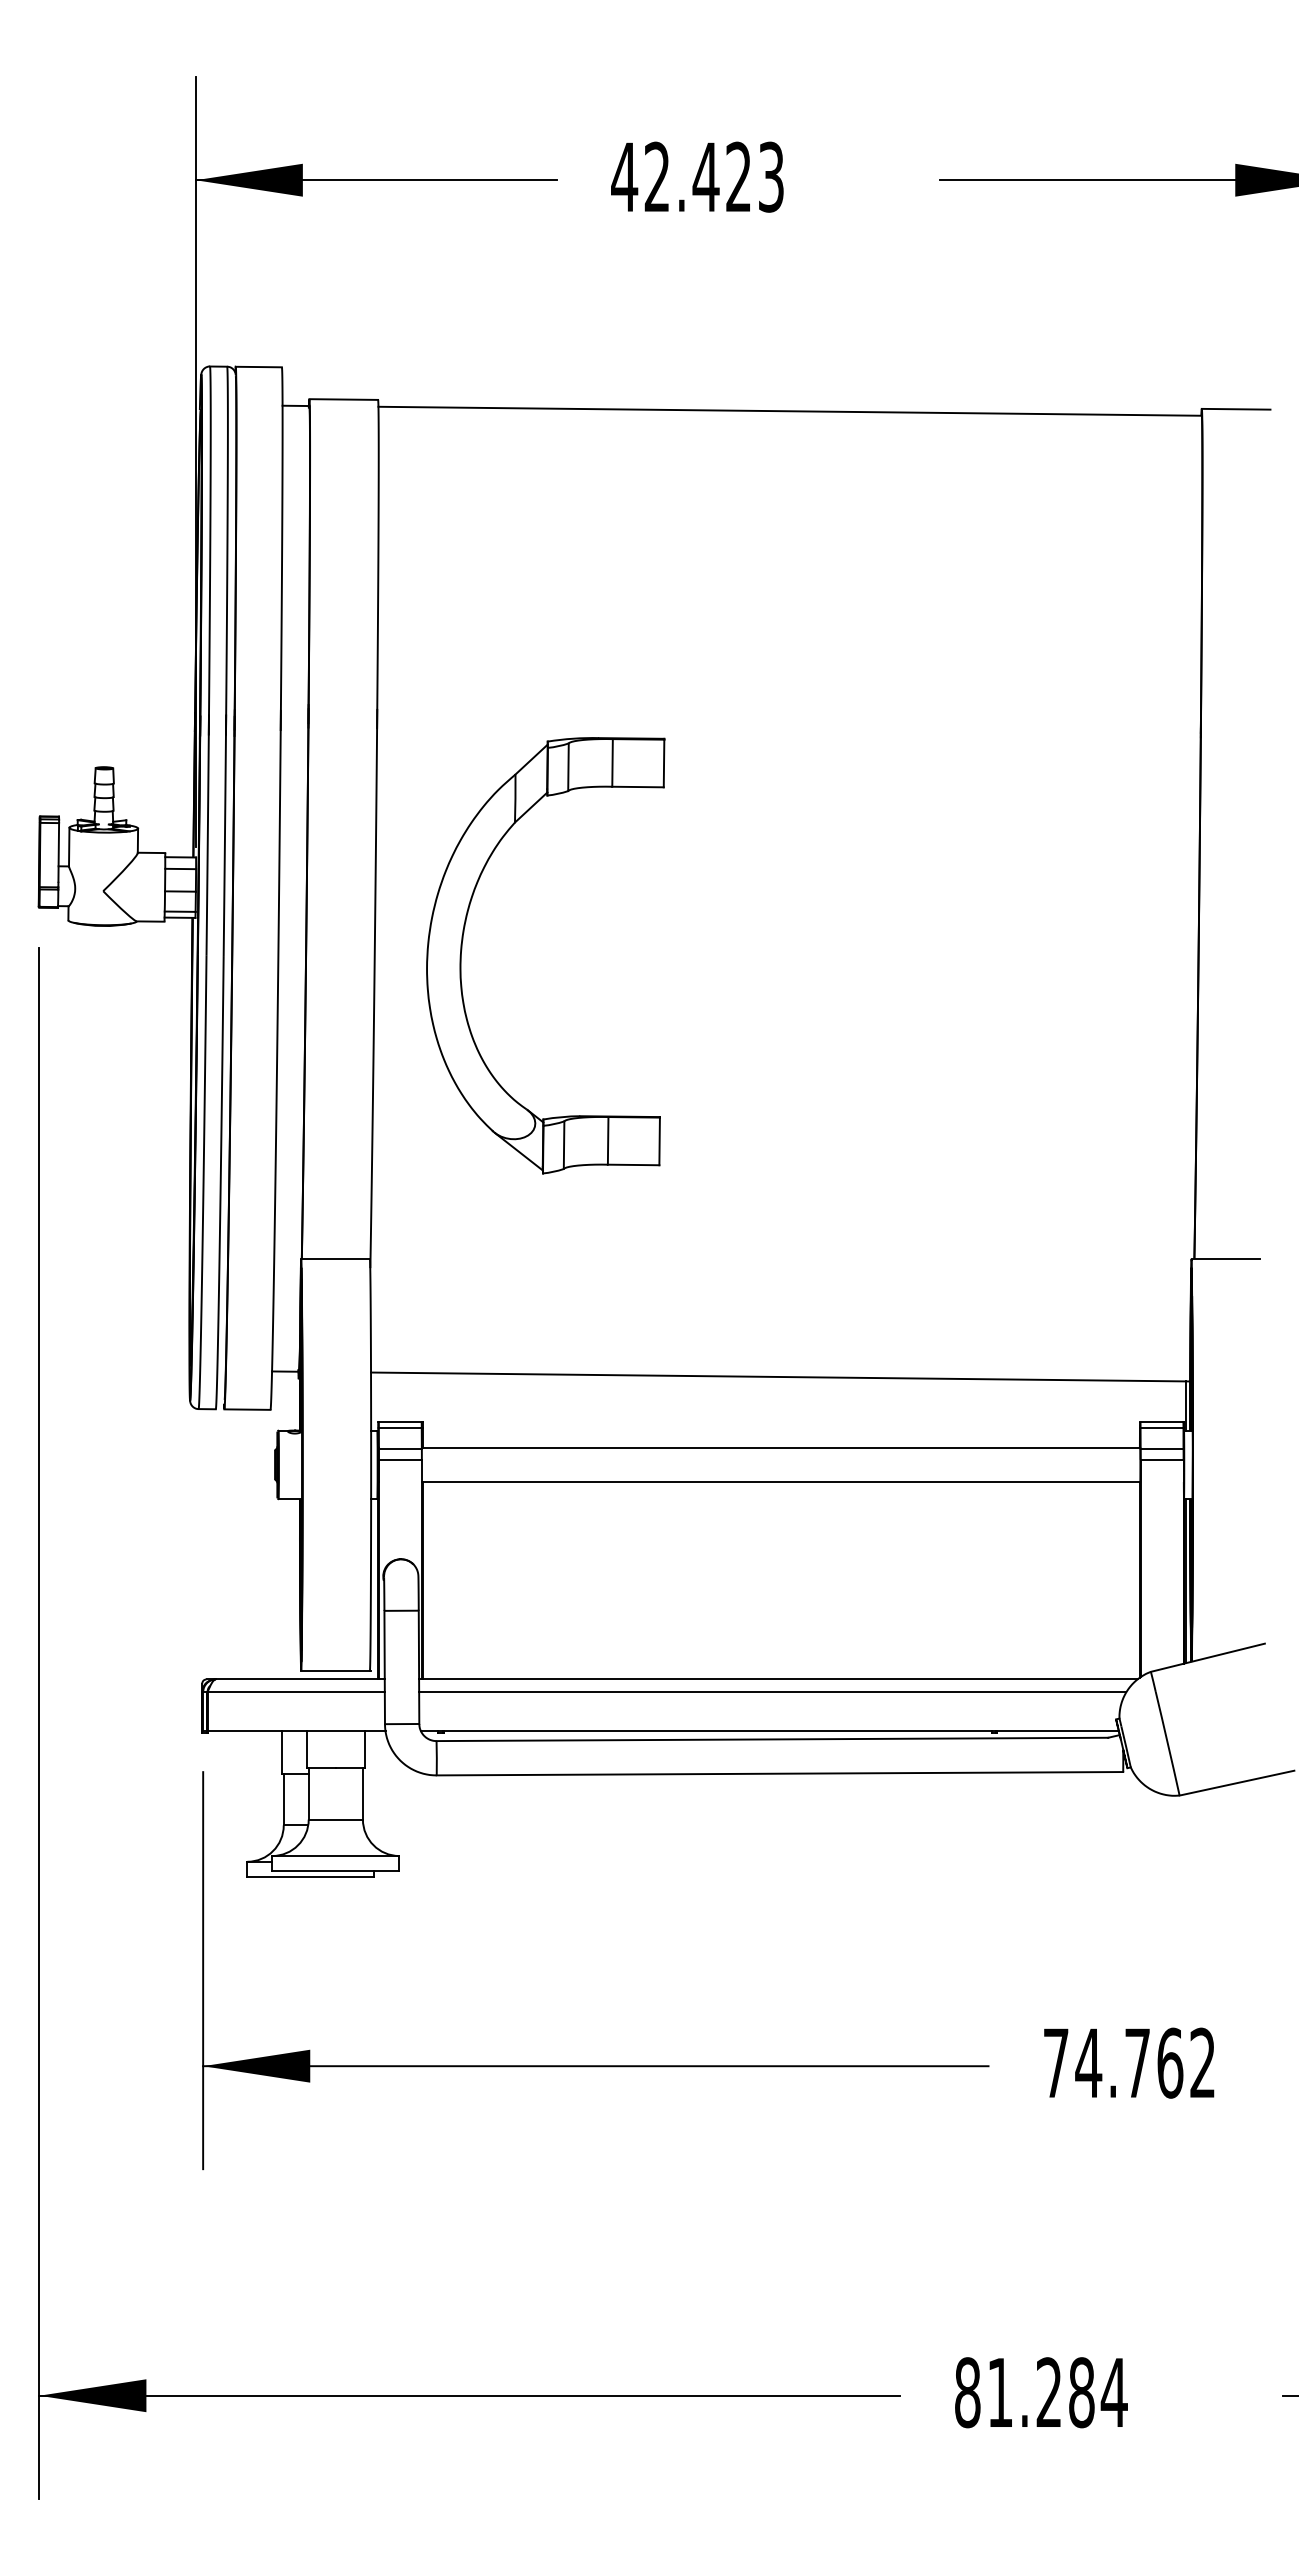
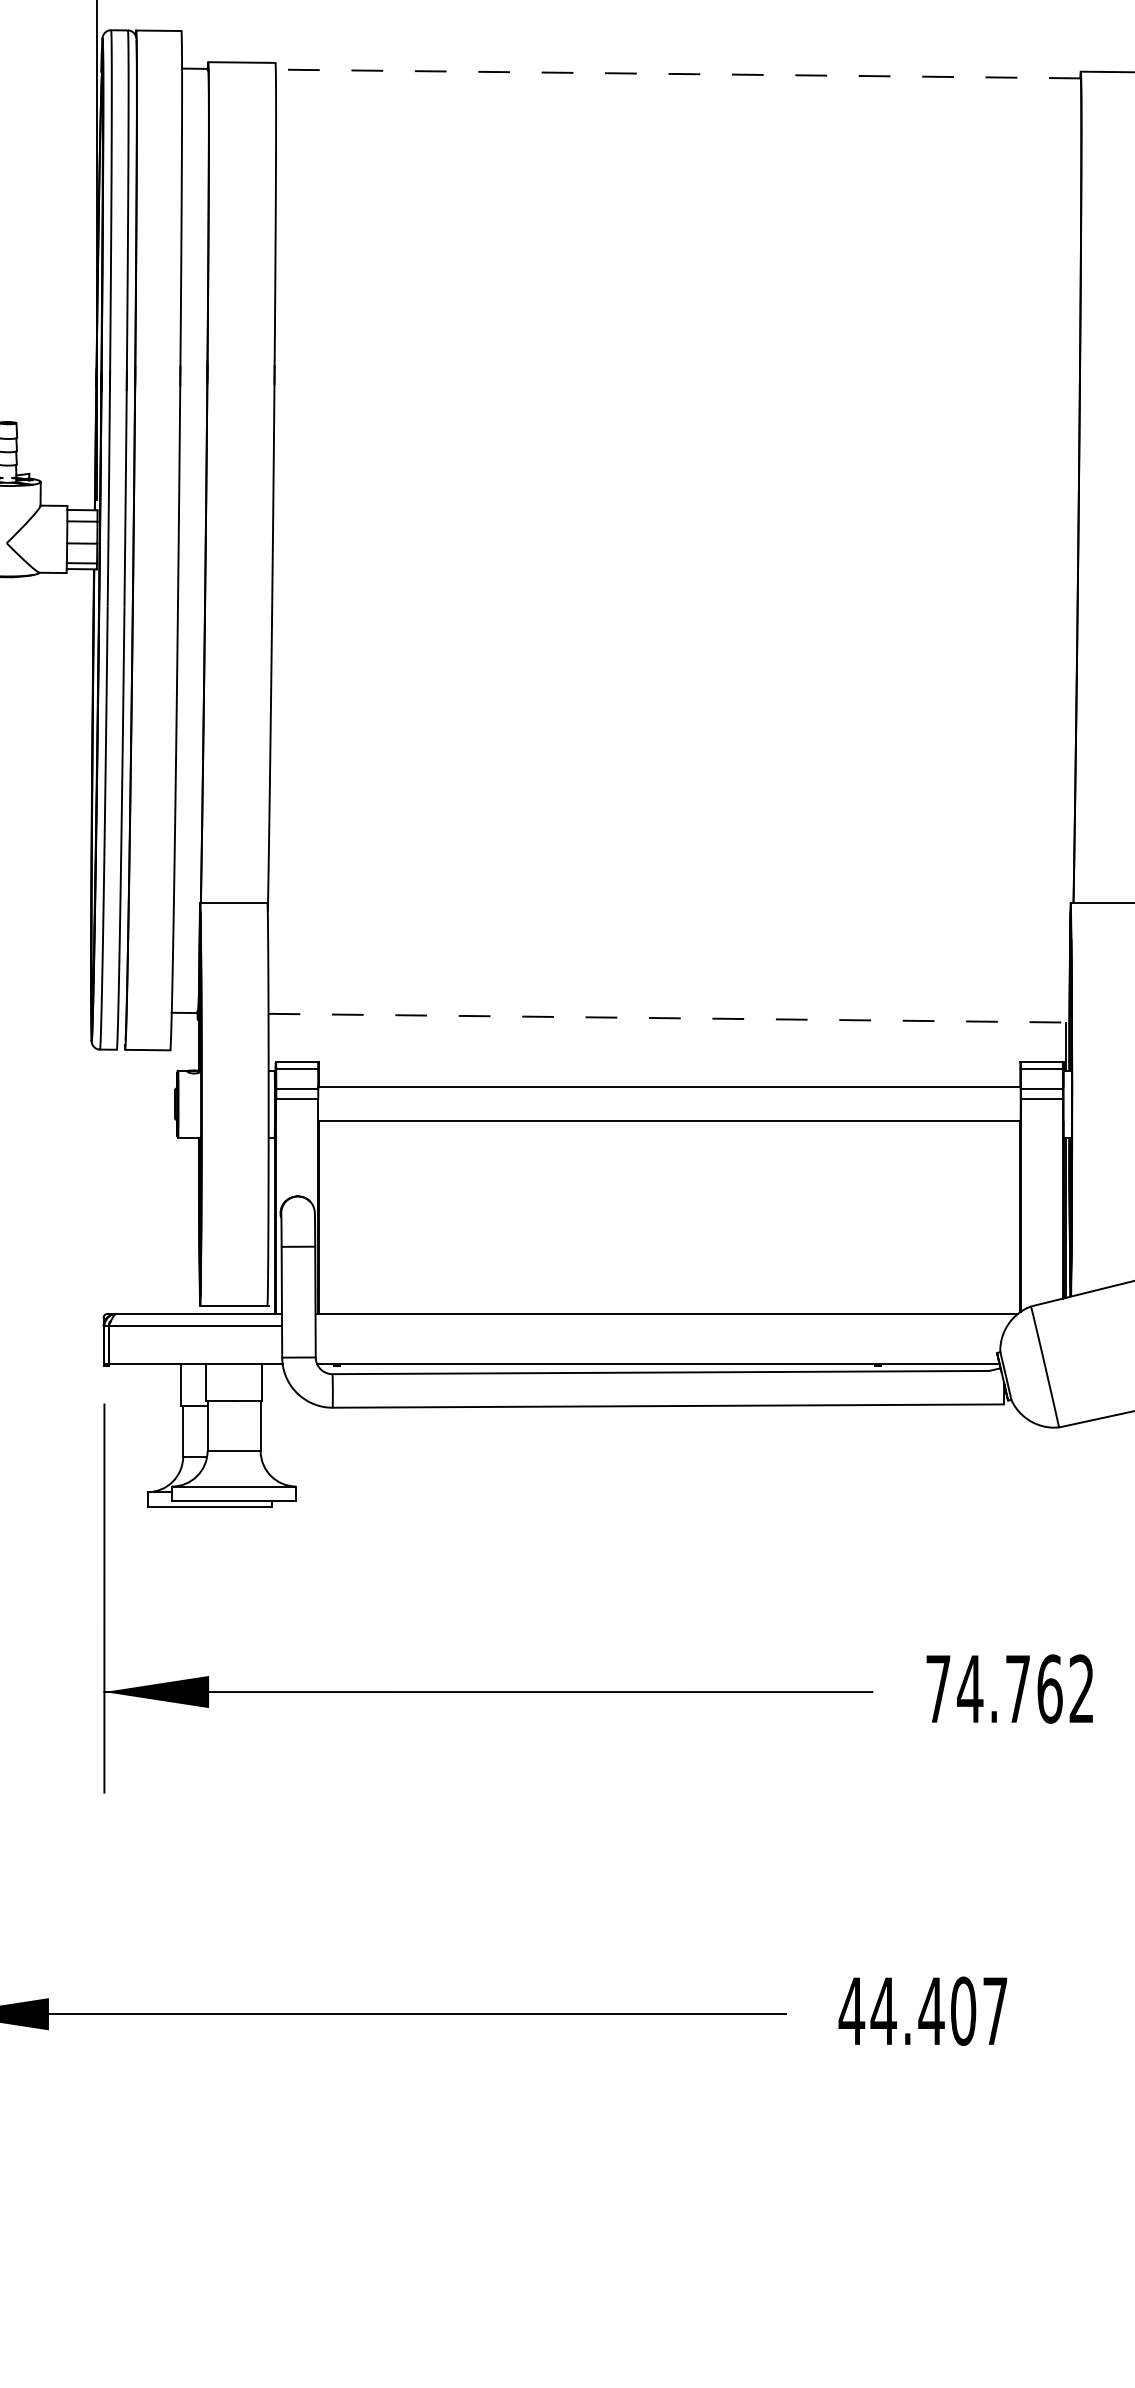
line: (790, 411) -> (678, 74), solid -> dashed
part: (462, 950) -> (357, 601), removed
line: (780, 1377) -> (668, 1018), solid -> dashed
line: (772, 1692) -> (661, 1326), removed
text: (1040, 2392) -> (923, 2011), 81.284 -> 44.407

